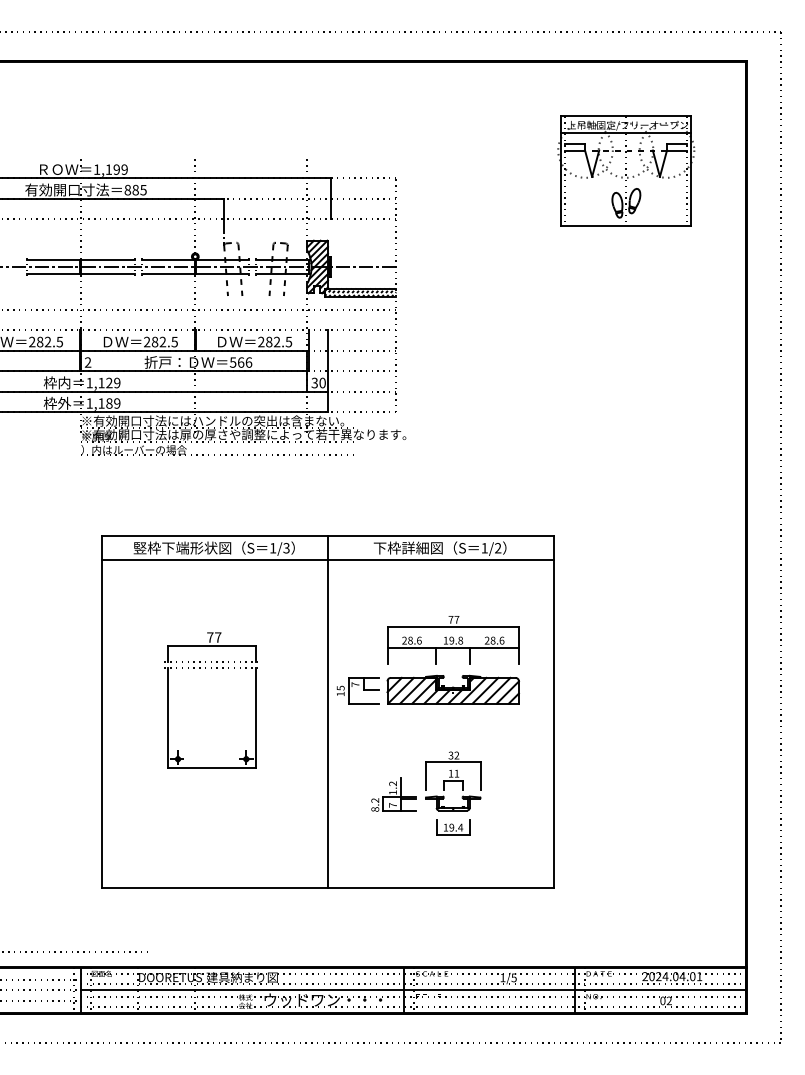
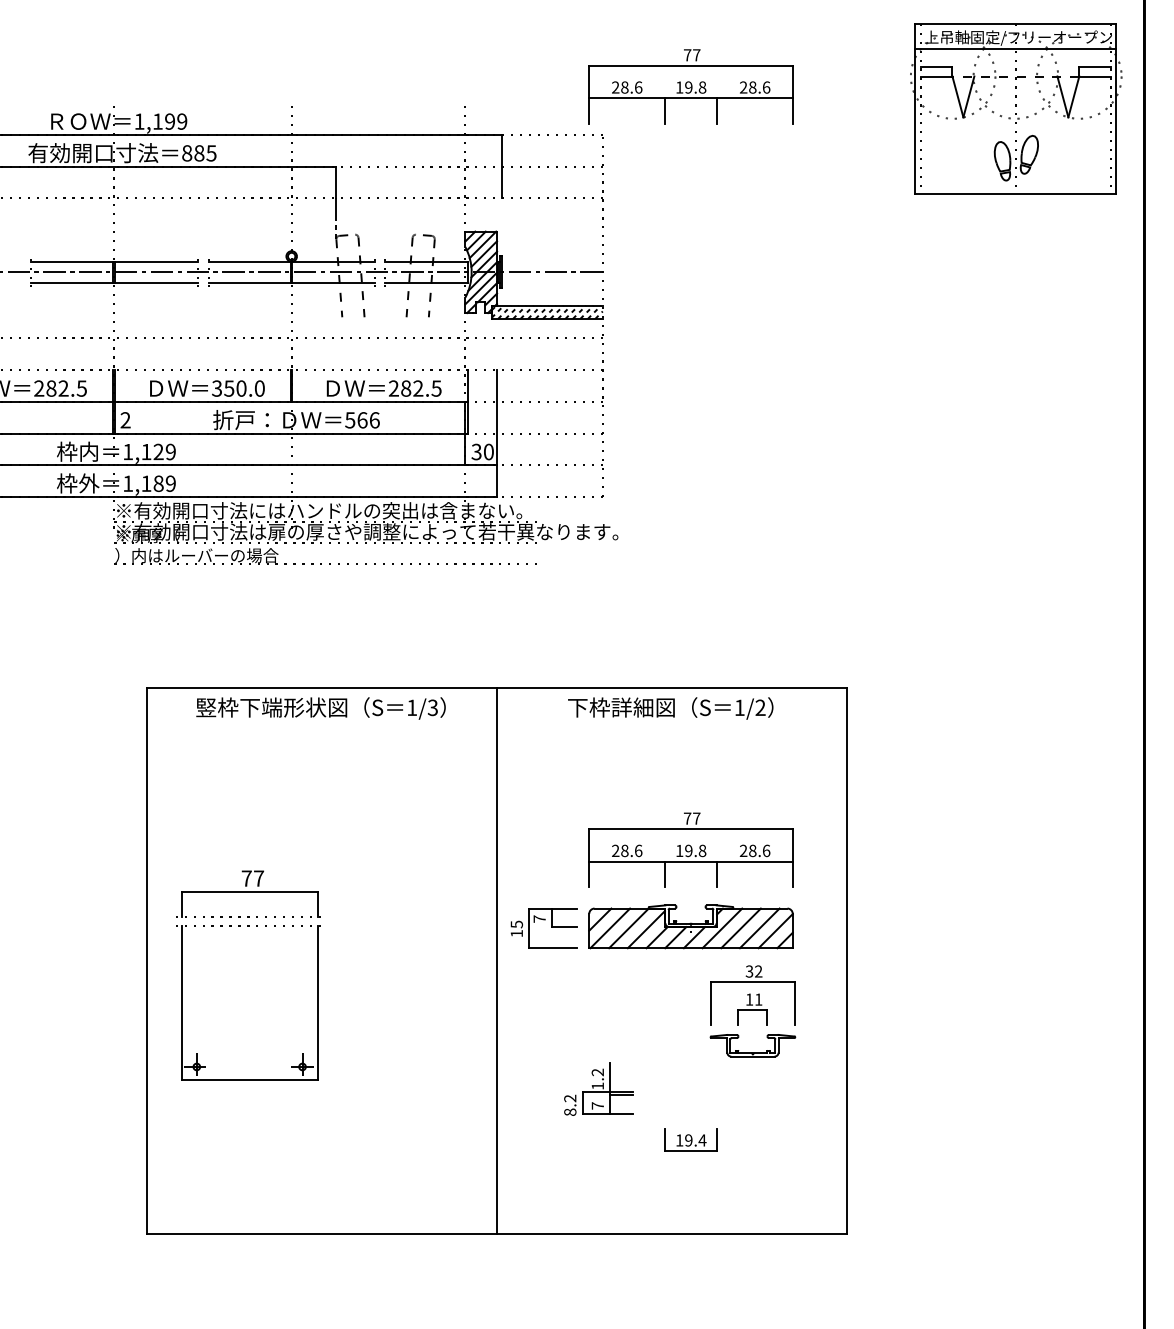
part: (453, 147) -> (691, 87), added
part: (626, 170) -> (1016, 107), moved
text: (160, 341) -> (237, 387), 282.5 -> 350.0
line: (327, 560) -> (496, 726), removed
part: (211, 668) -> (248, 926), moved
part: (453, 781) -> (753, 1011), moved

